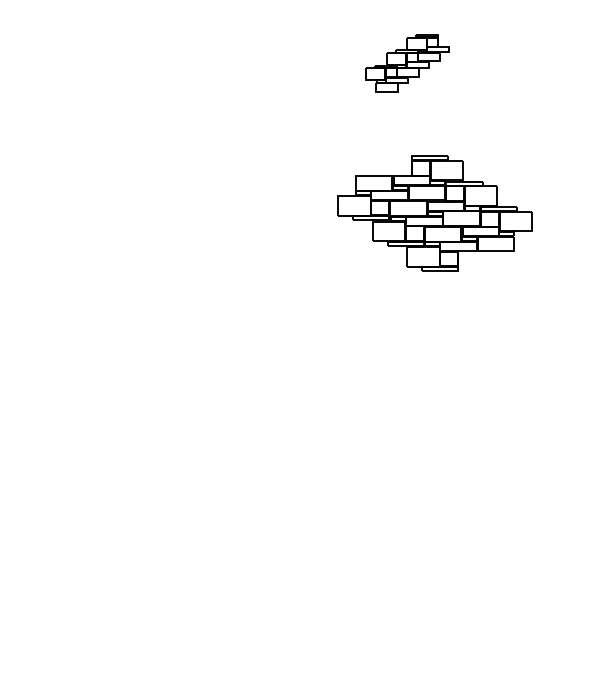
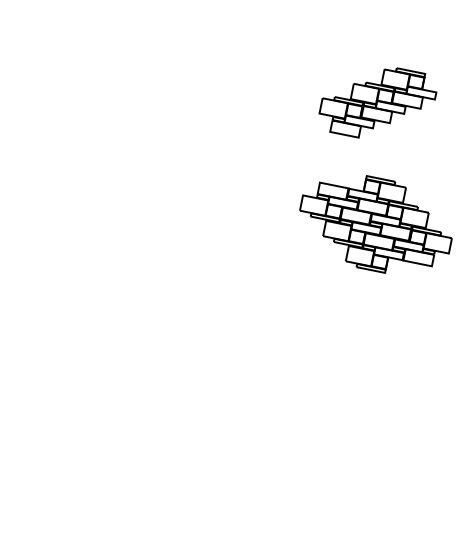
part: (407, 63) -> (378, 102), size x1.67

